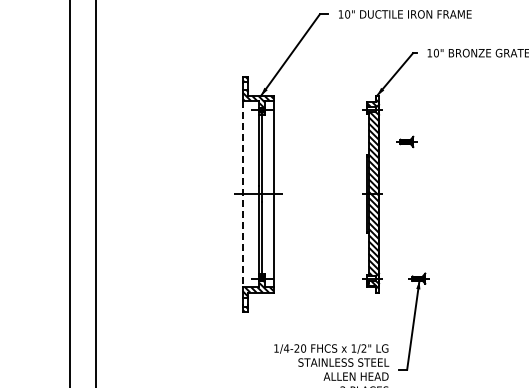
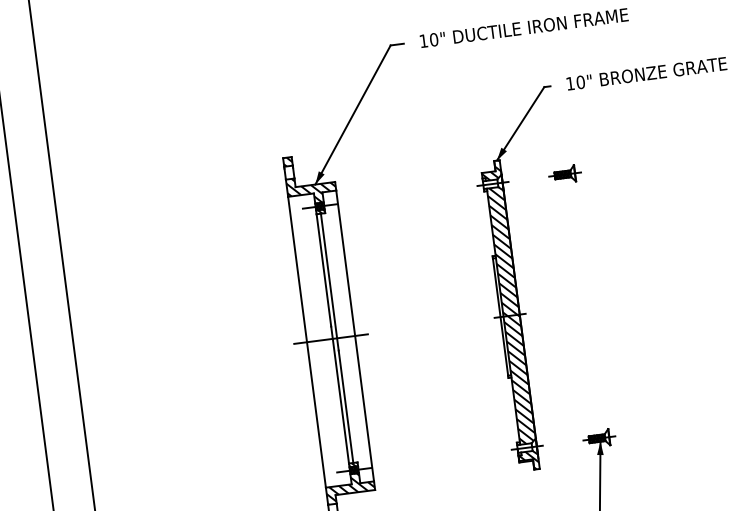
part: (406, 141) -> (564, 174), moved
line: (242, 194) -> (306, 342), dashed -> solid

